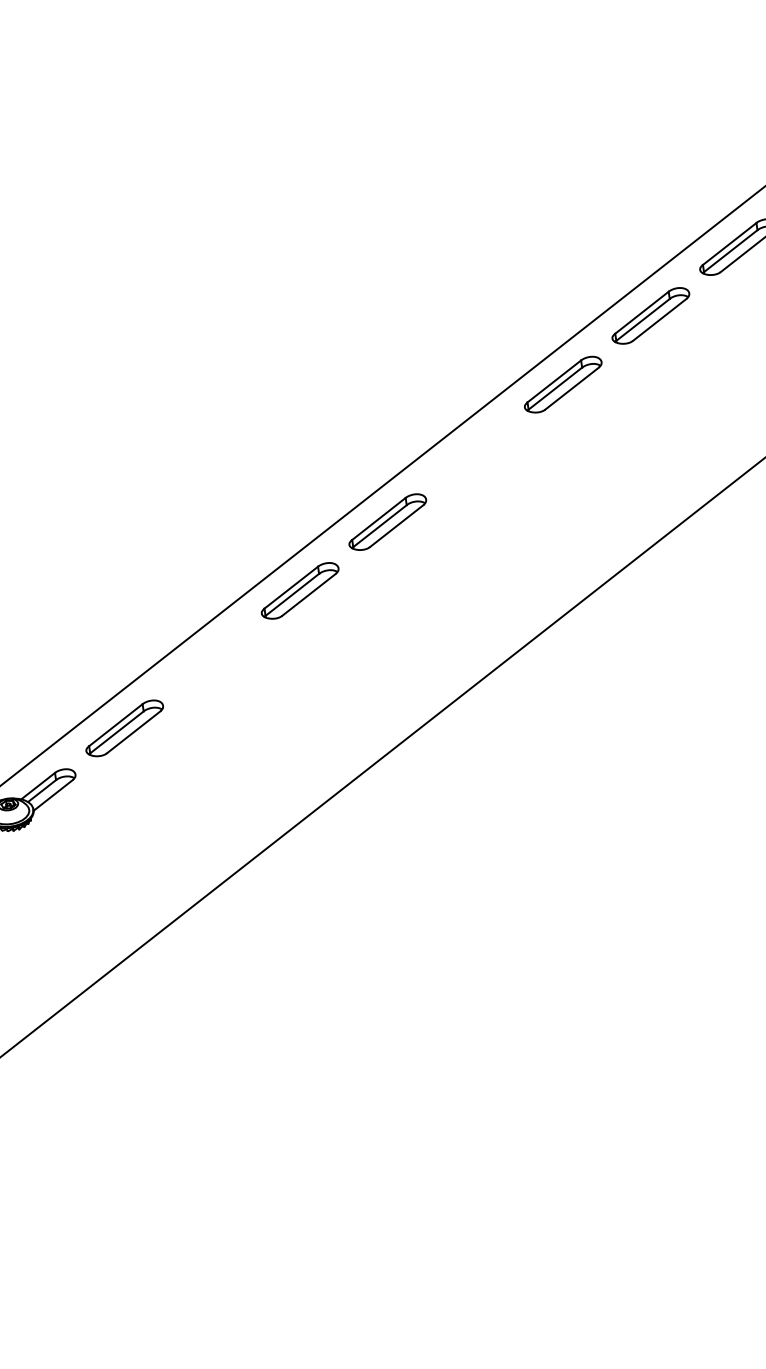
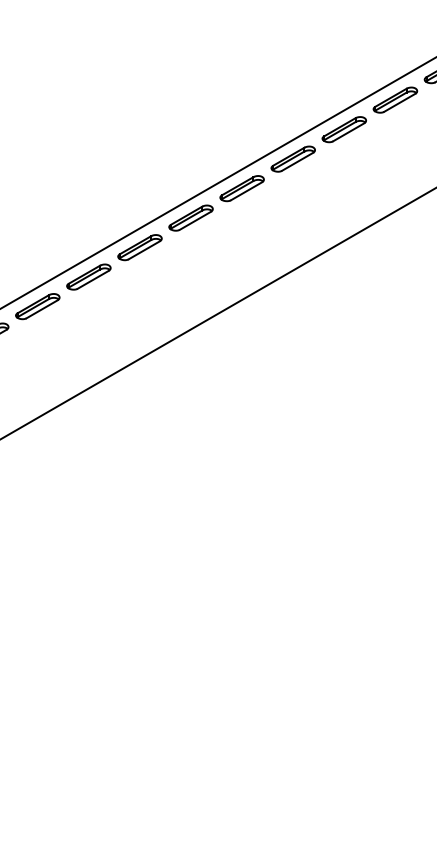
part: (474, 453) -> (241, 188), added
part: (211, 658) -> (88, 276), added

